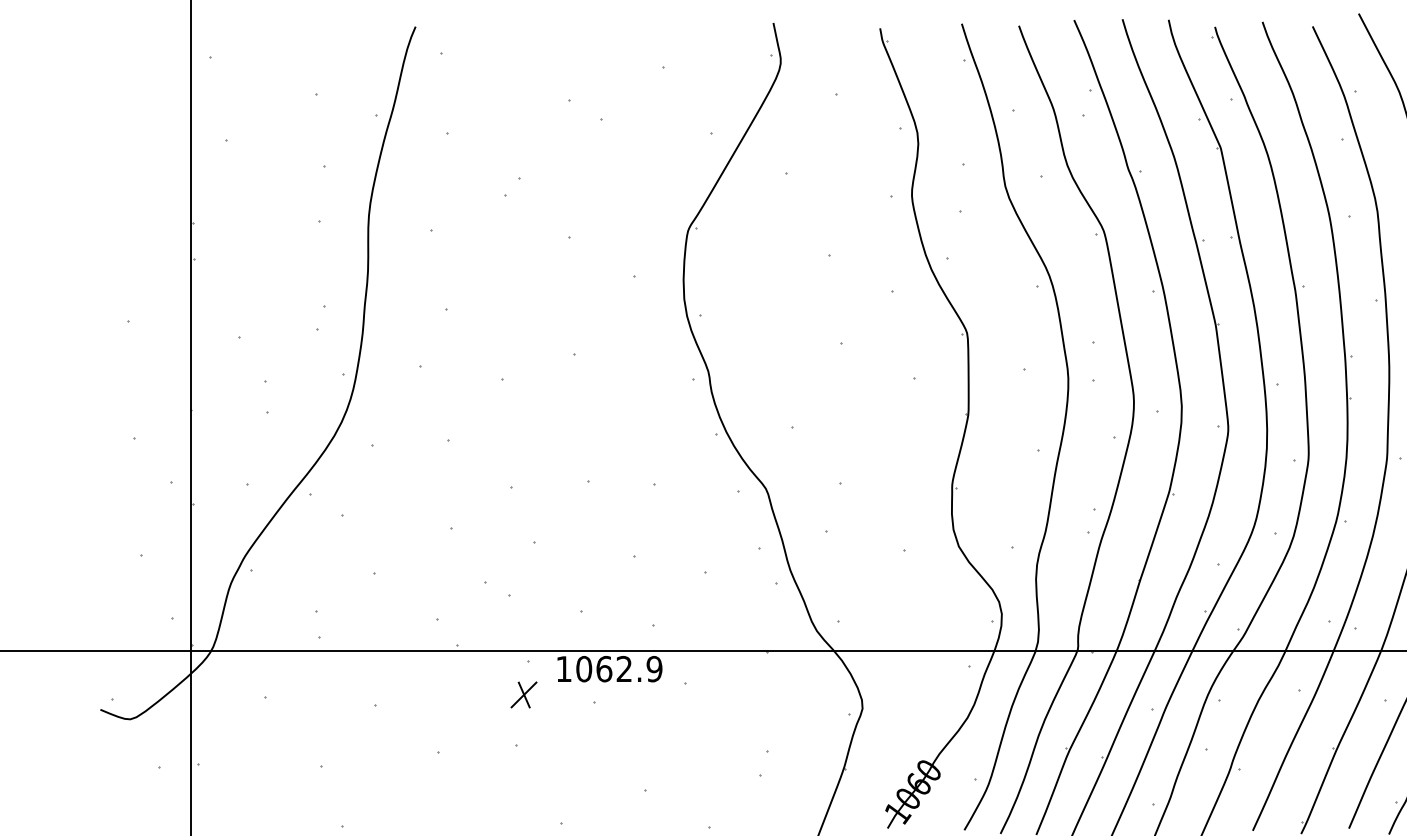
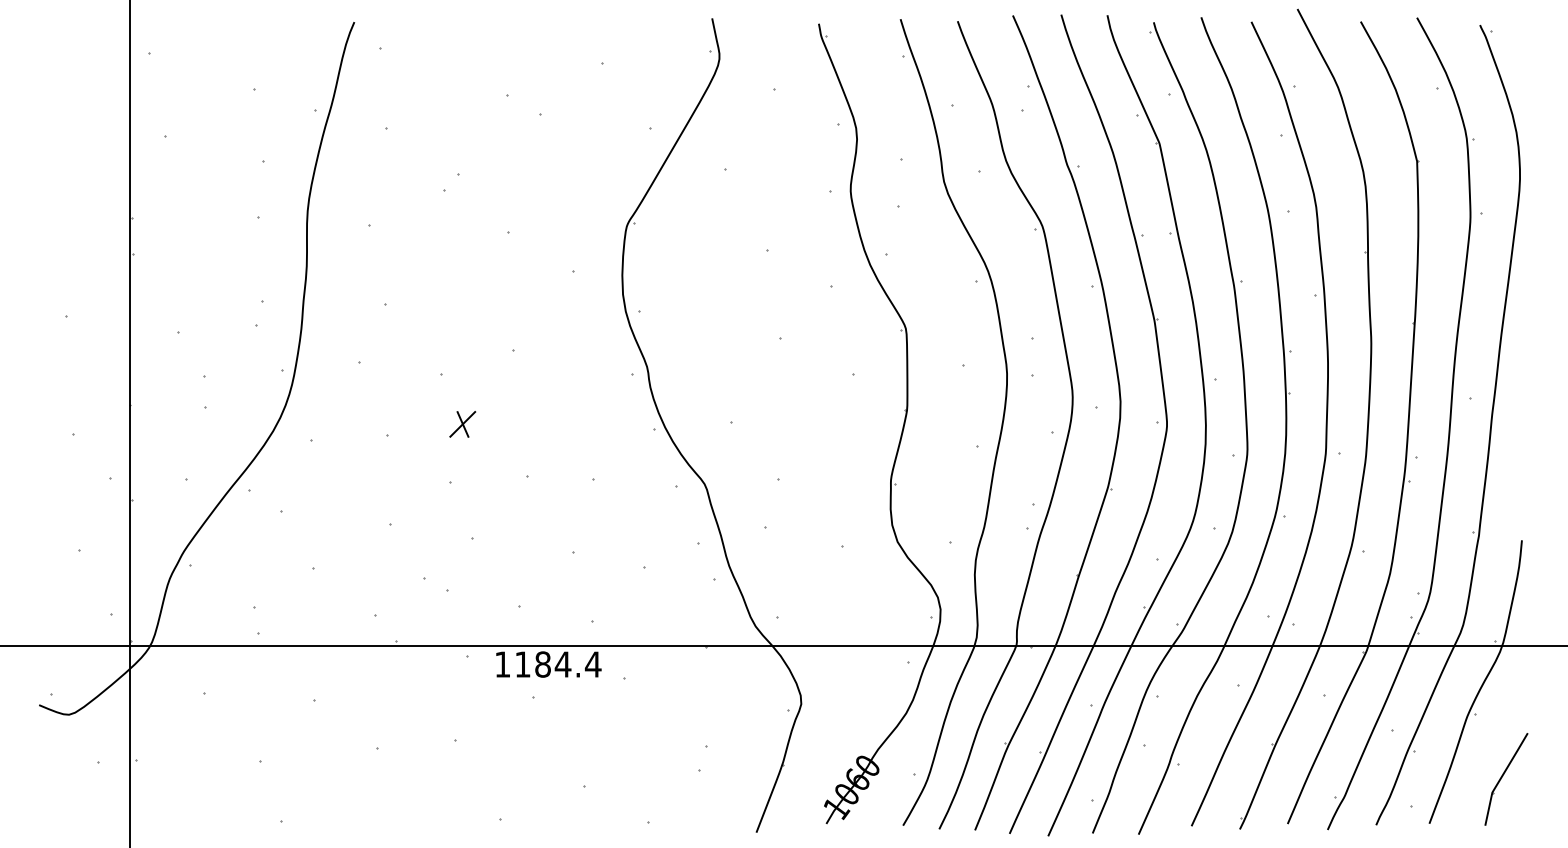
text: (619, 669) -> (558, 664), 1062.9 -> 1184.4
part: (523, 695) -> (462, 424), moved

